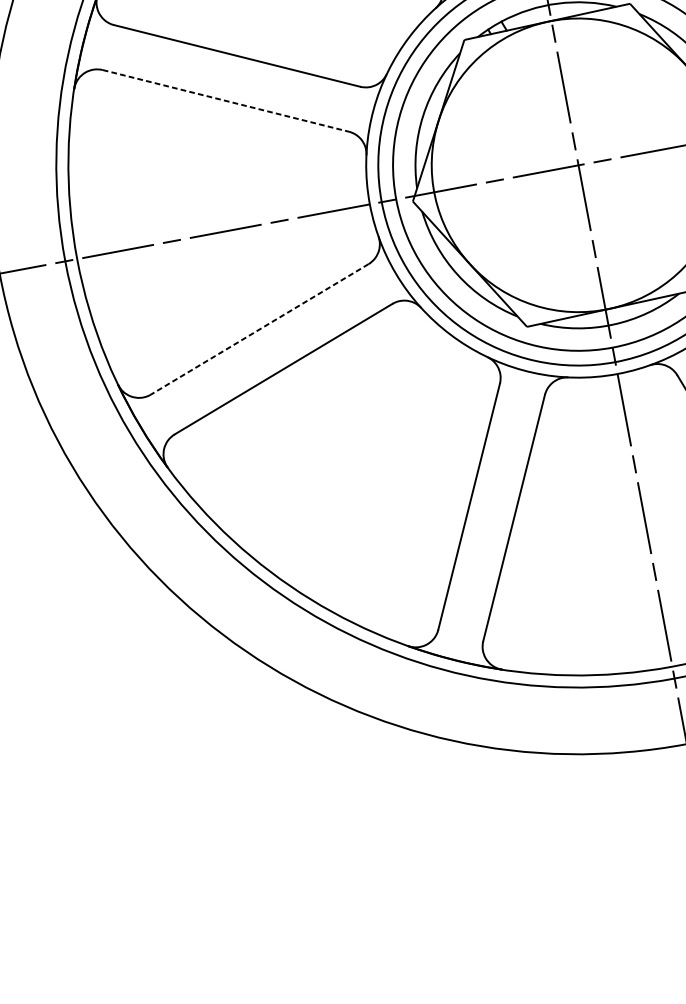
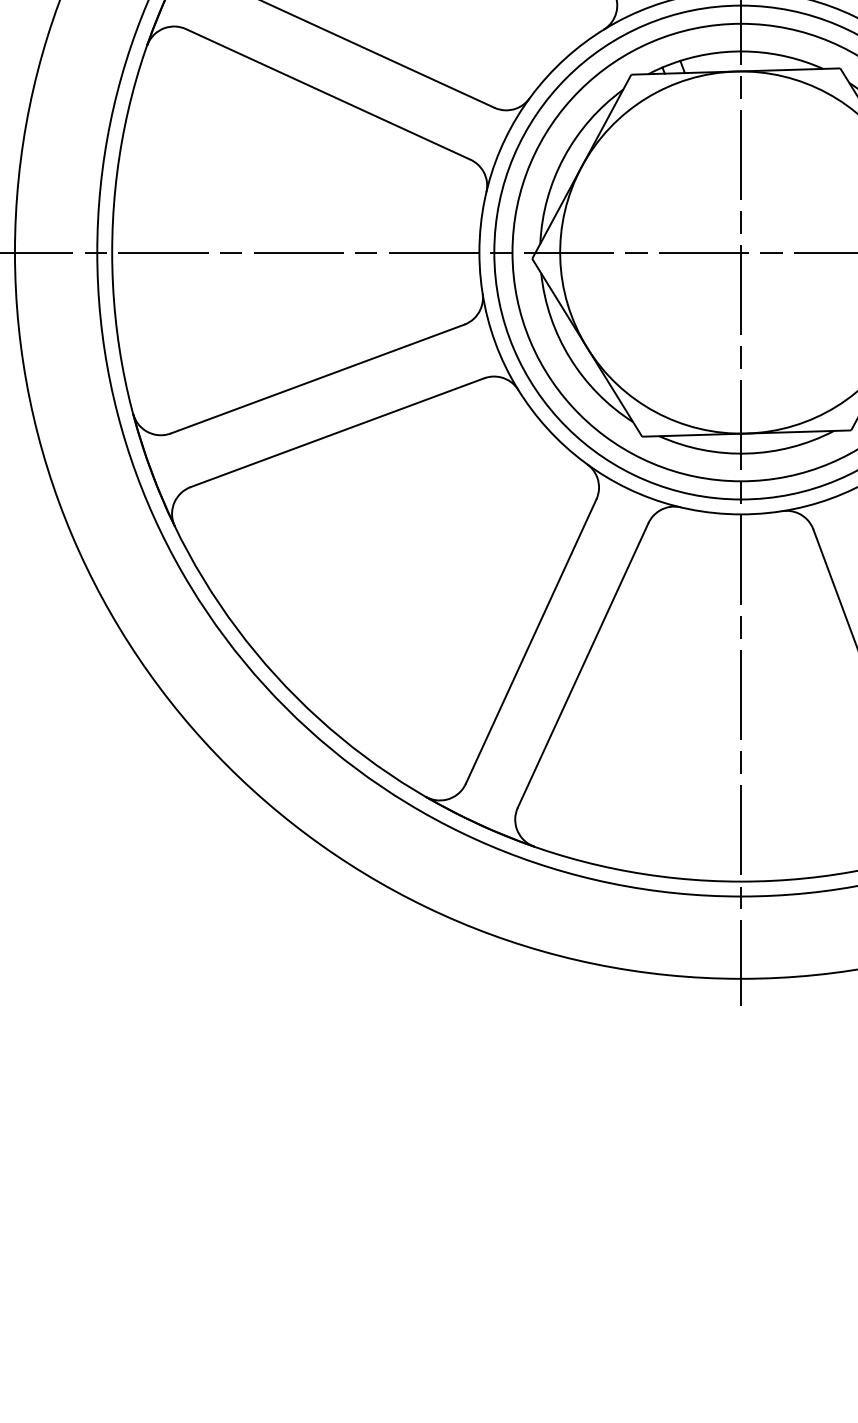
line: (226, 100) -> (328, 94), dashed -> solid
line: (259, 329) -> (317, 379), dashed -> solid

